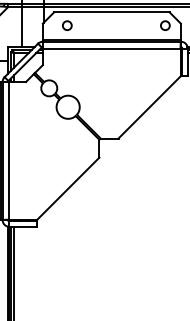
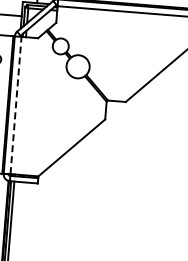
line: (9, 150) -> (16, 105), solid -> dashed

